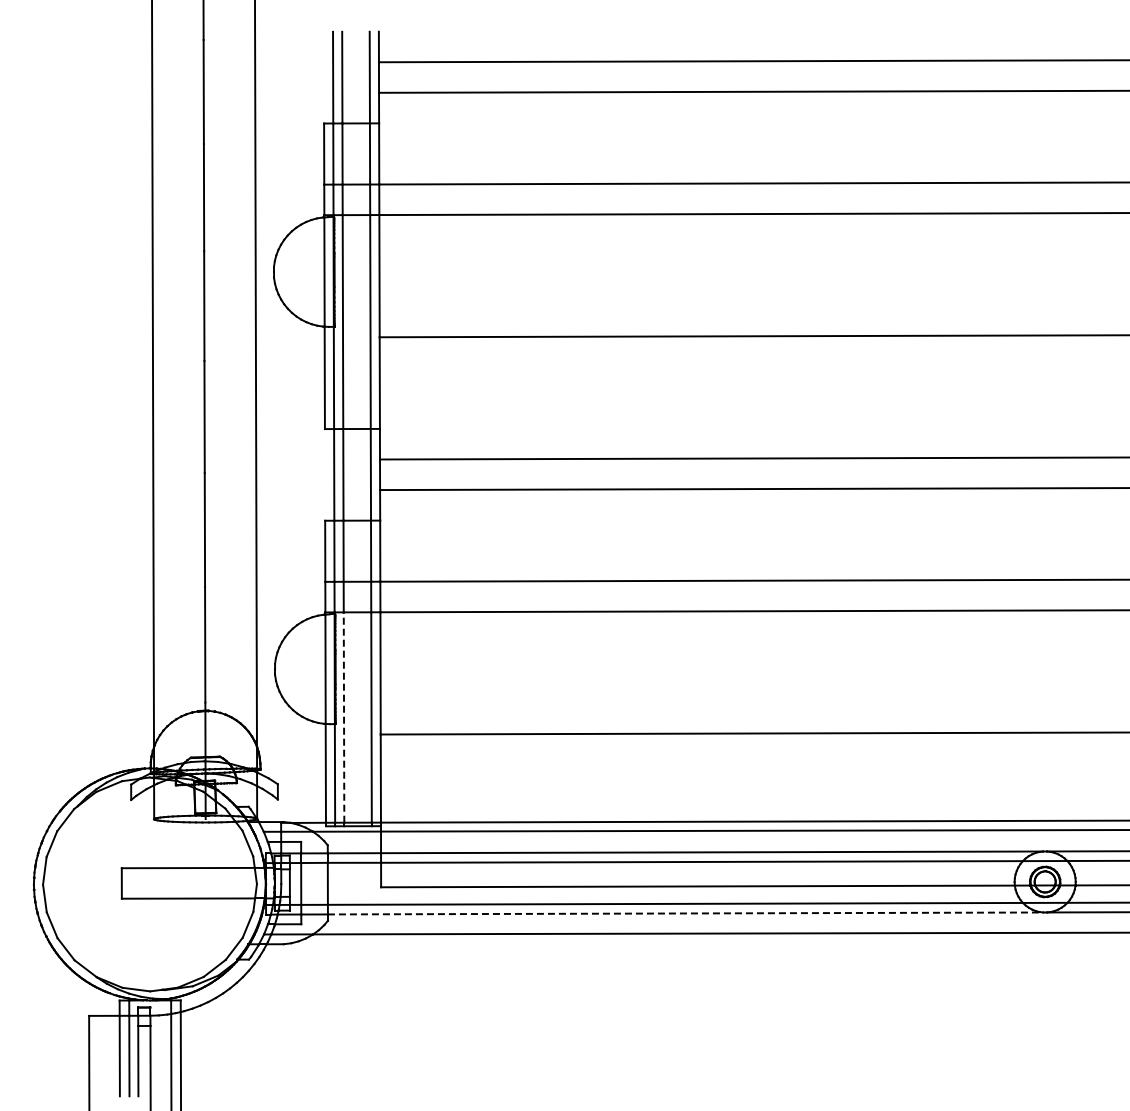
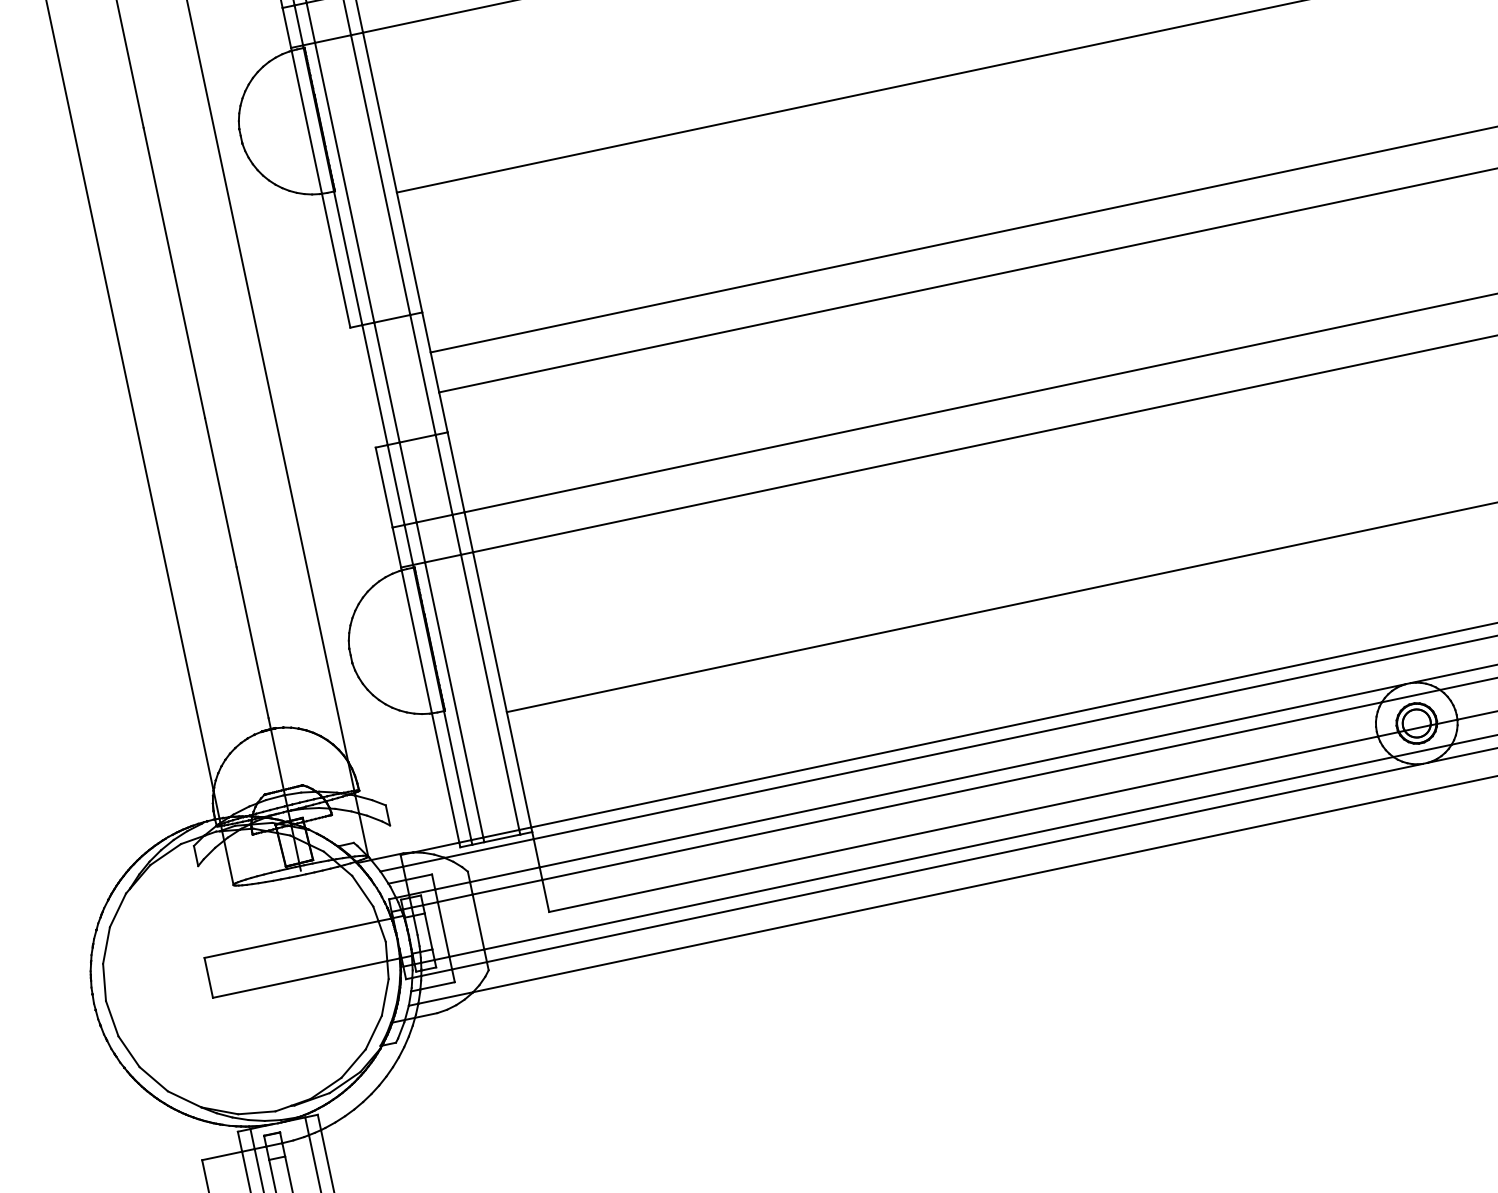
line: (344, 717) -> (454, 699), dashed -> solid
line: (685, 913) -> (954, 863), dashed -> solid

